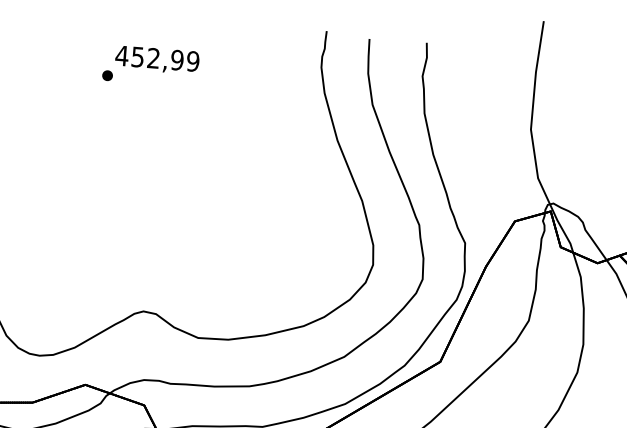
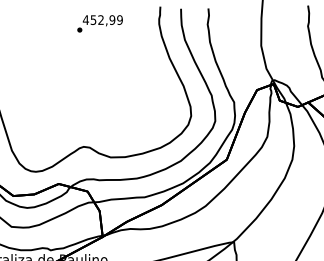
text: (149, 65) -> (99, 23), moved

